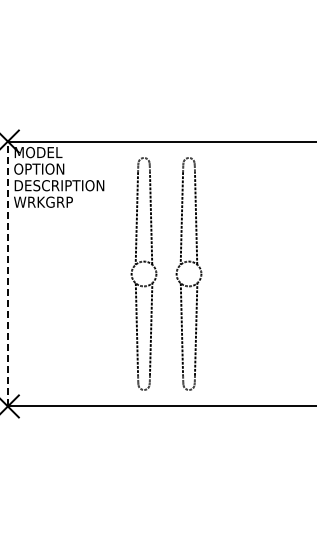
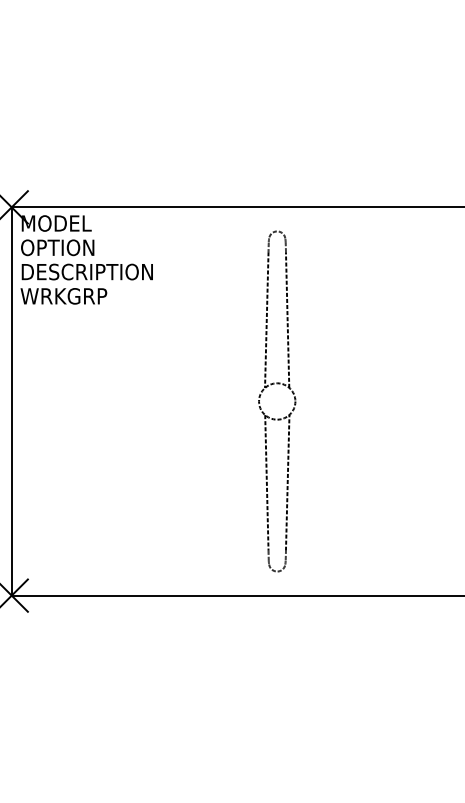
part: (133, 270) -> (195, 396), removed
line: (7, 273) -> (11, 400), dashed -> solid

